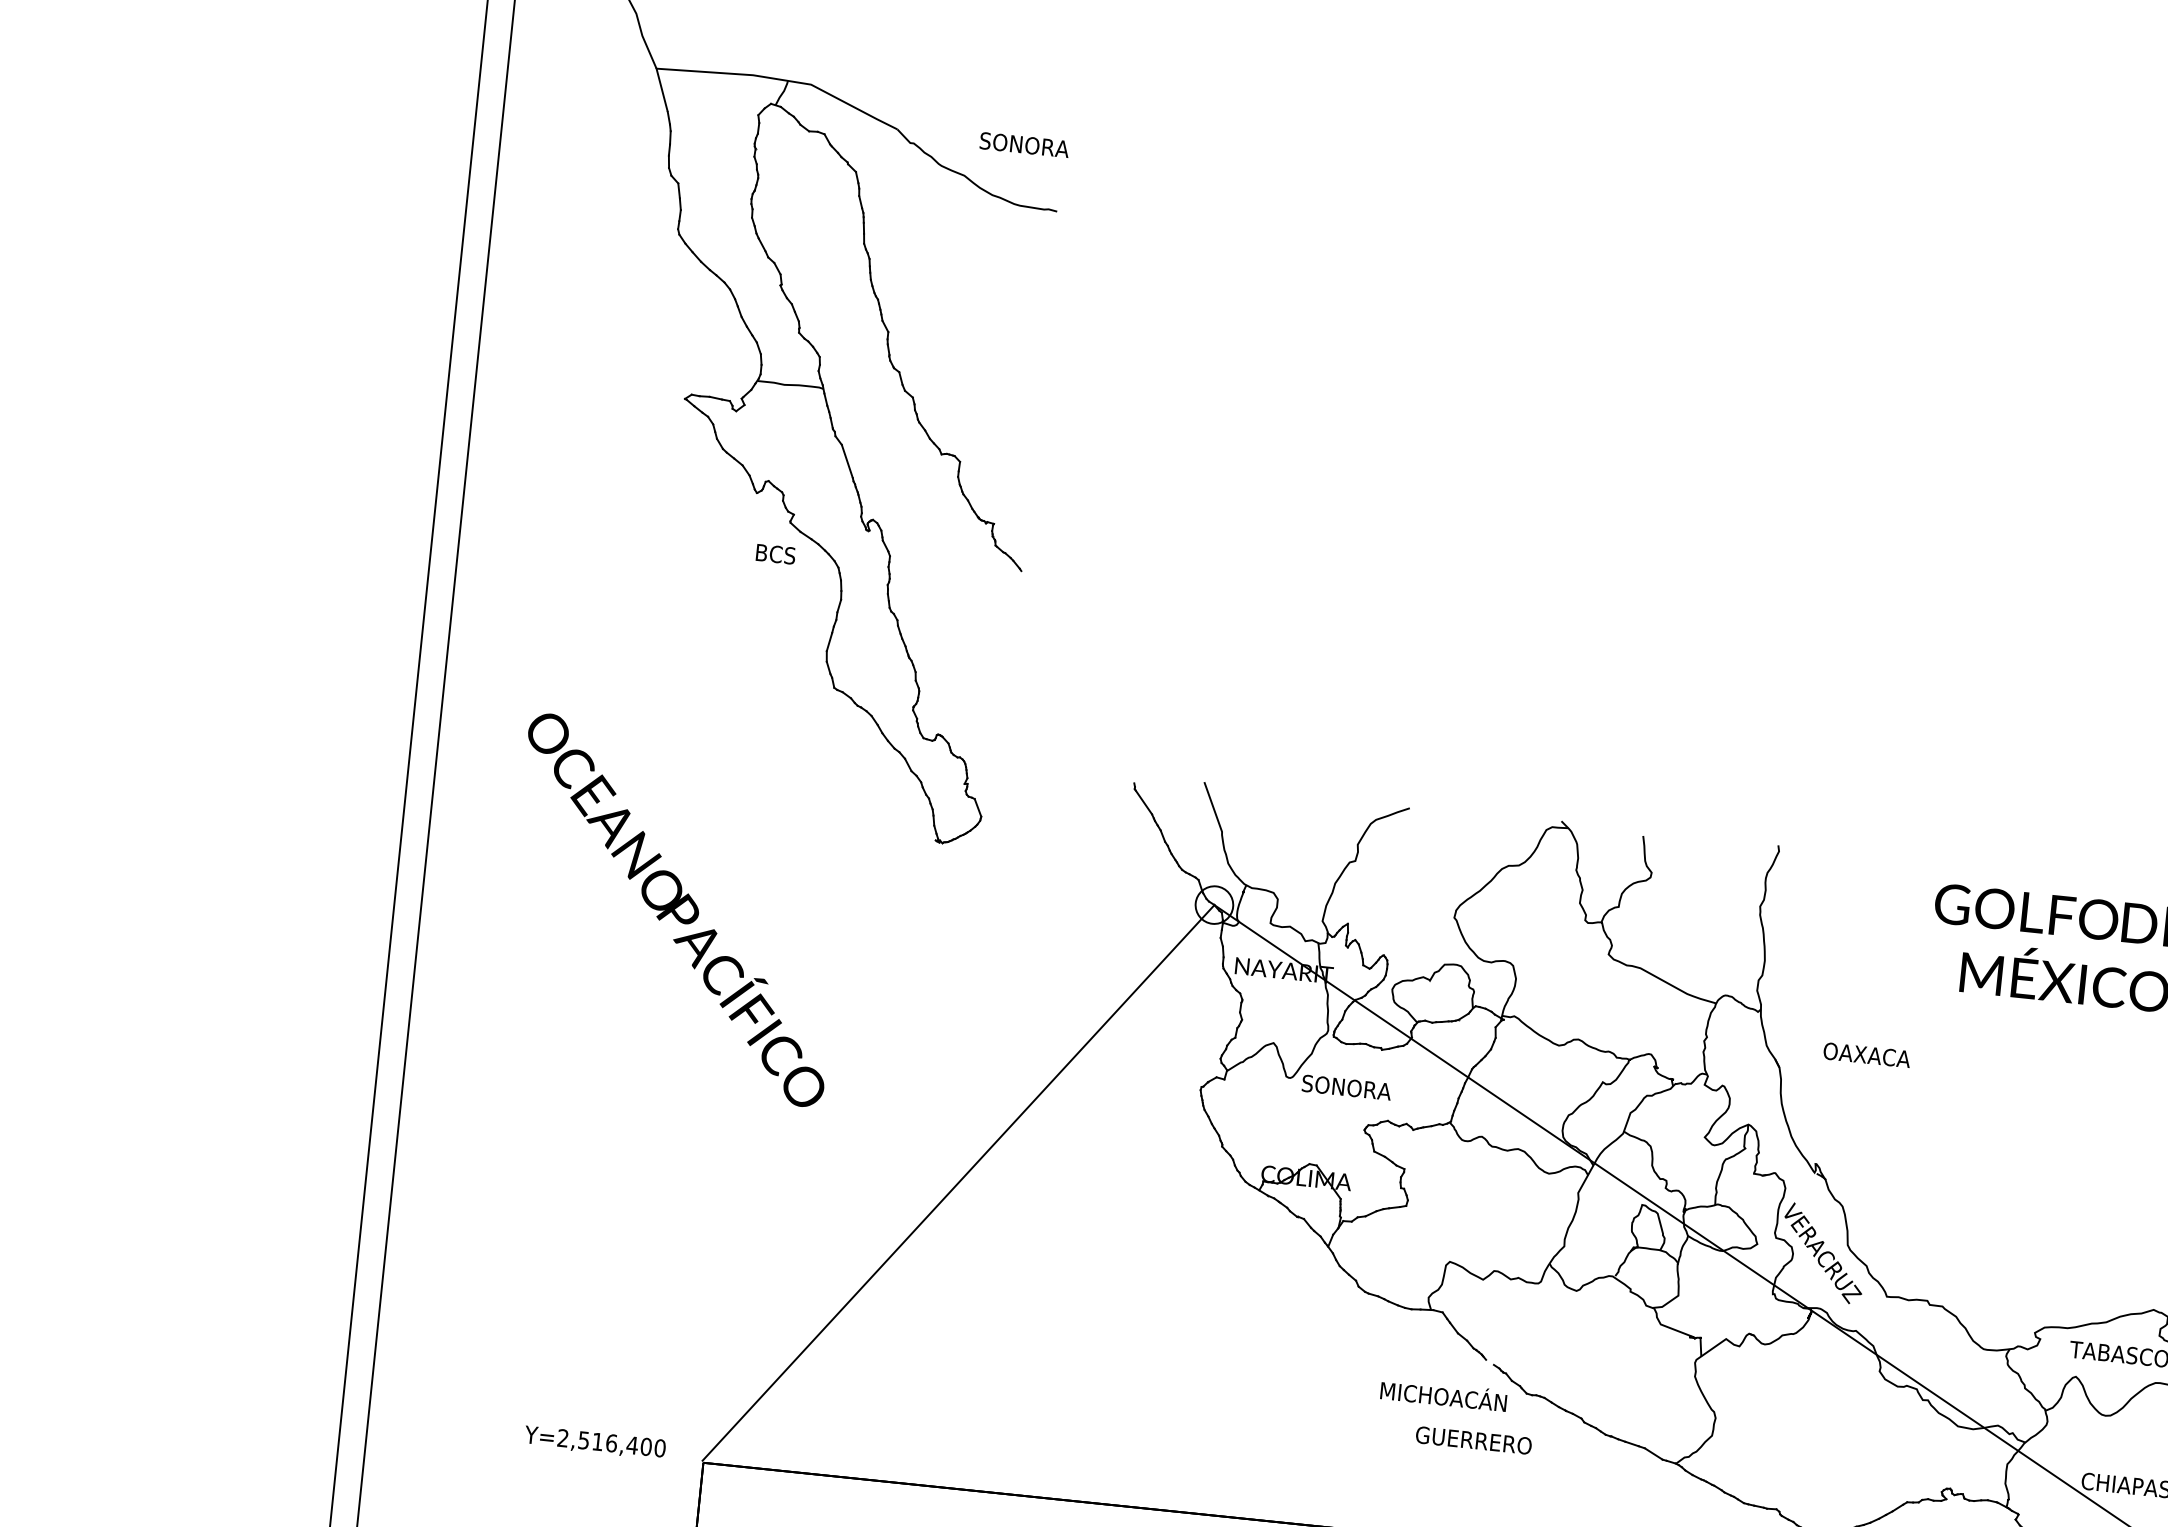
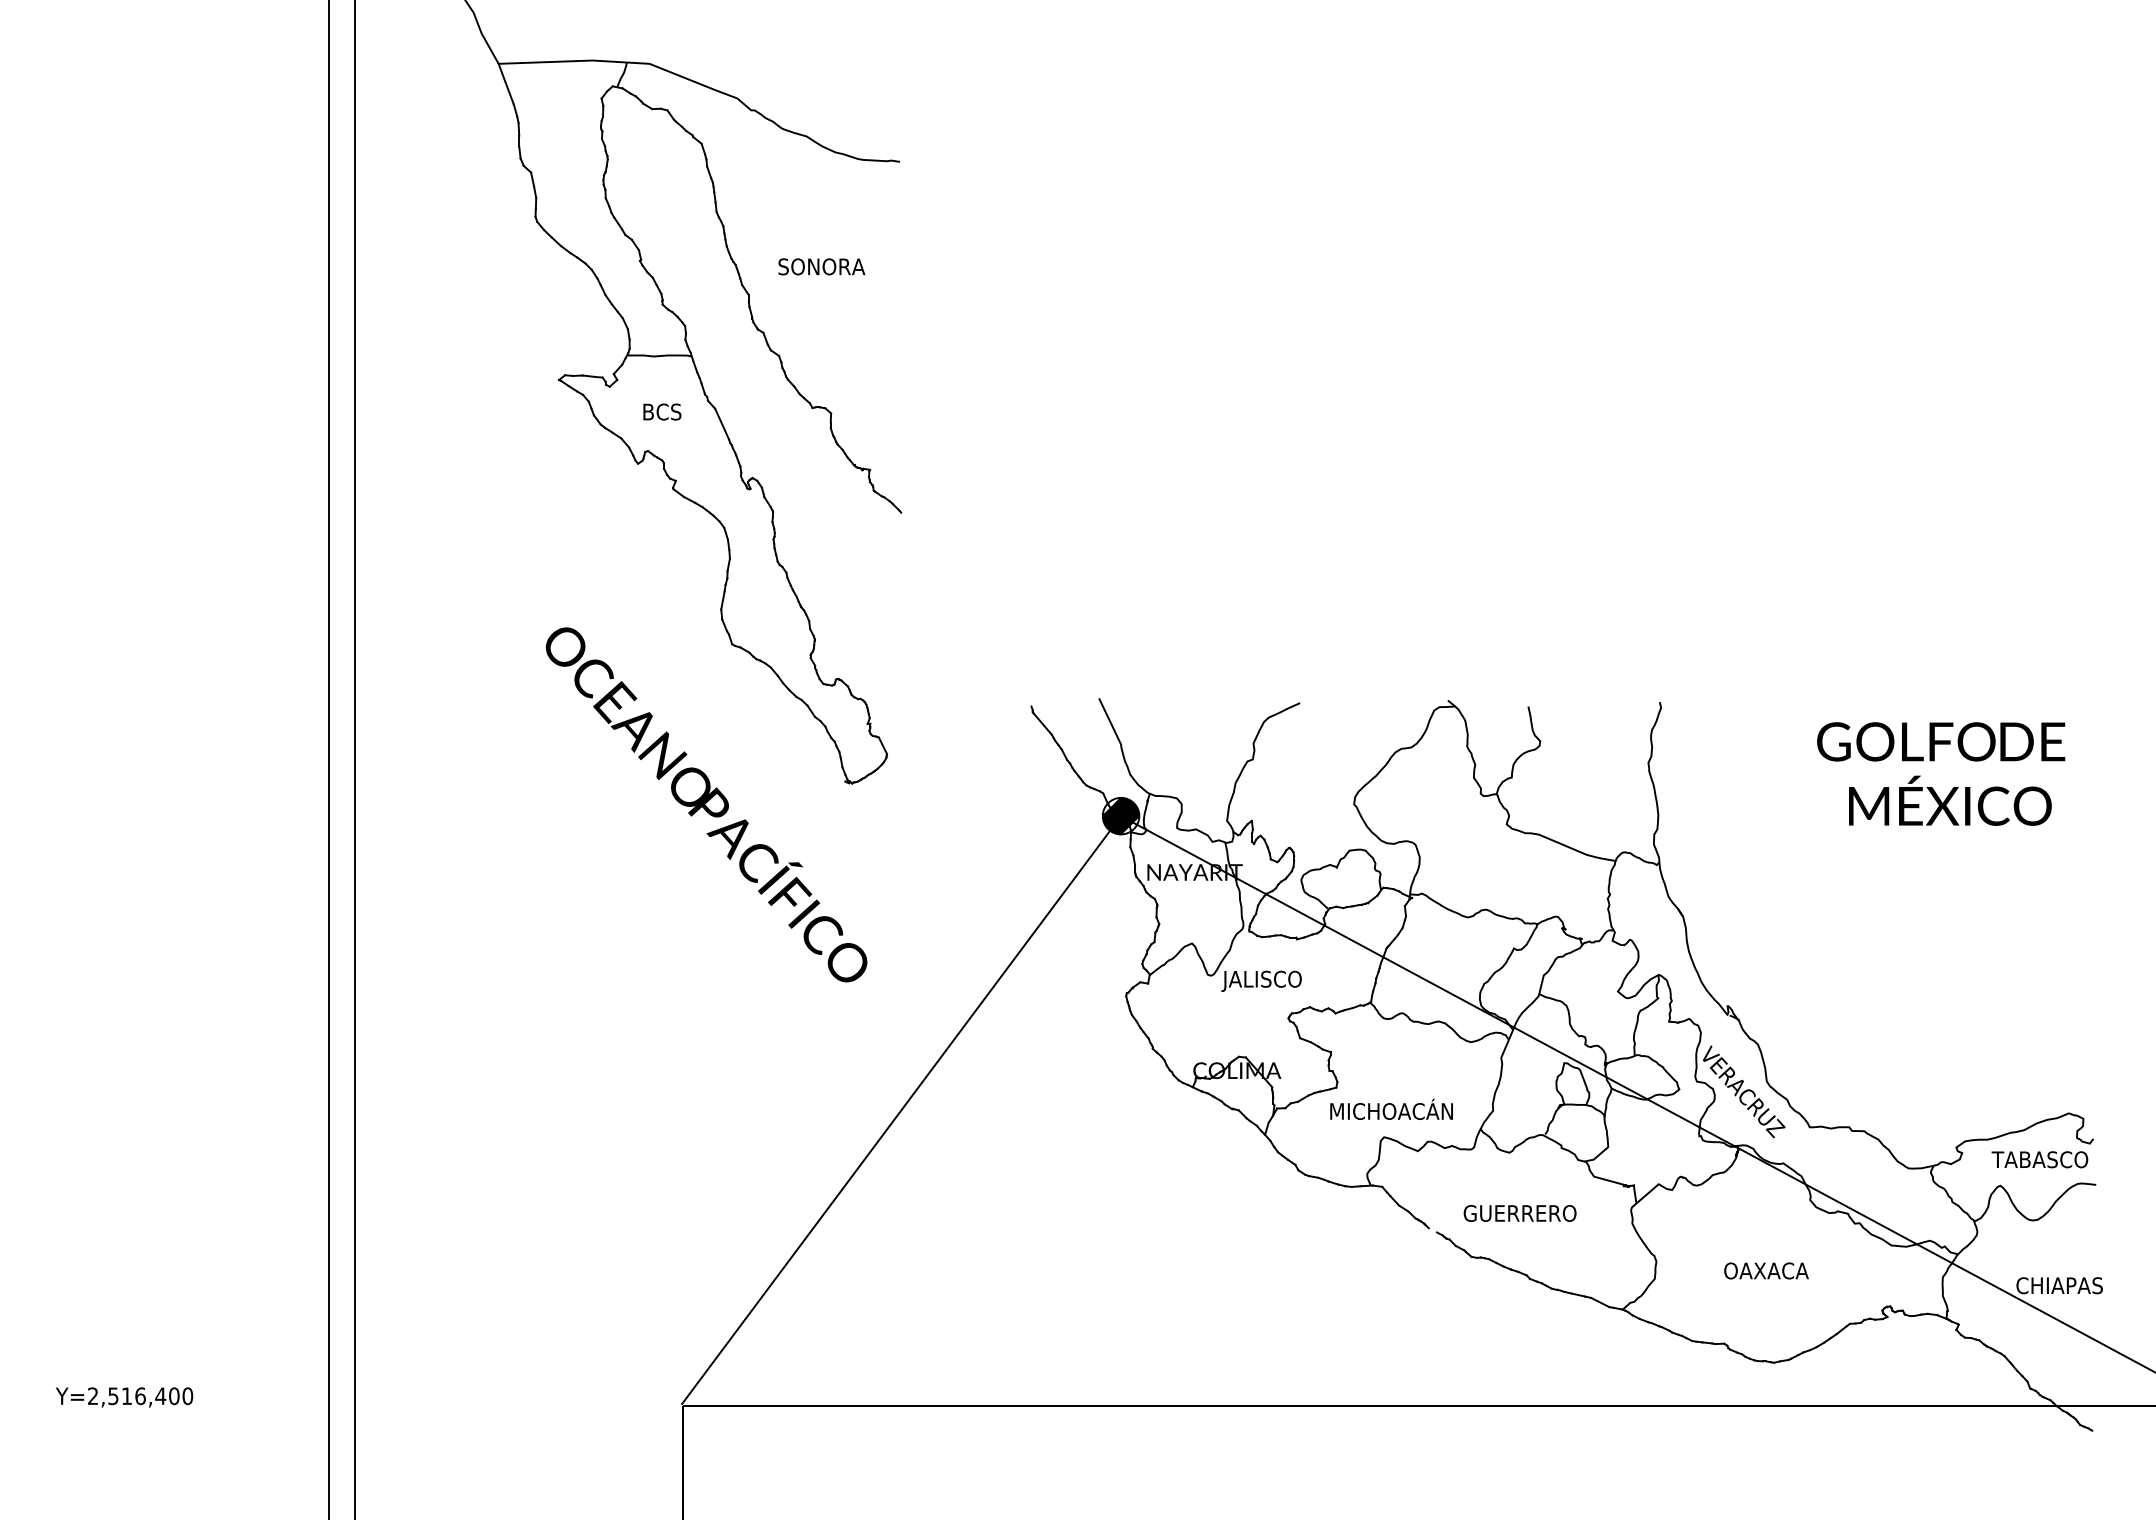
text: (1024, 144) -> (821, 266), moved
text: (776, 553) -> (662, 411), moved
hatch: (1213, 904) -> (1120, 815), added
text: (676, 909) -> (706, 804), moved
text: (1867, 1054) -> (1766, 1270), moved
text: (1344, 1088) -> (1265, 980), SONORA -> JALISCO
text: (1443, 1393) -> (1391, 1108), moved
text: (1473, 1440) -> (1519, 1213), moved
text: (595, 1442) -> (124, 1397), moved

